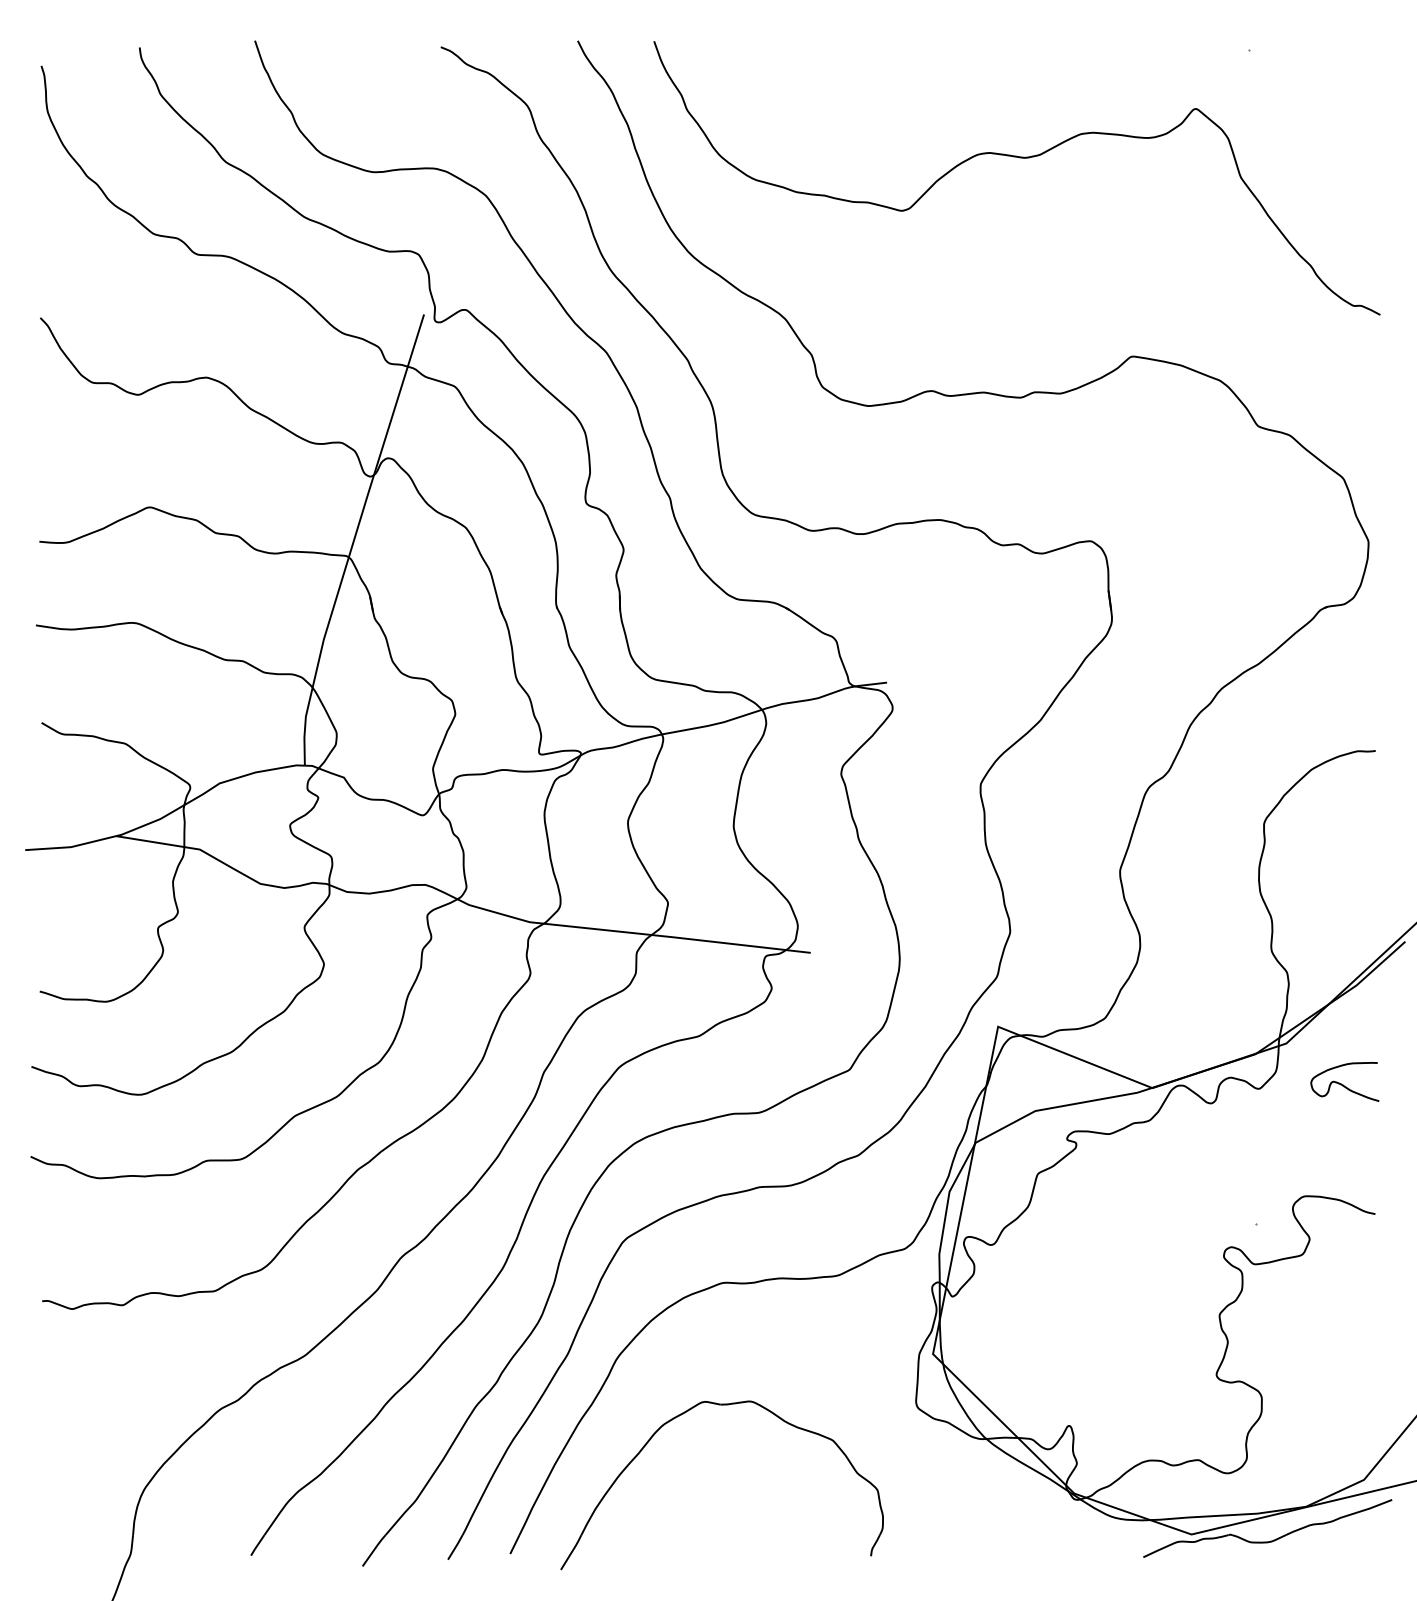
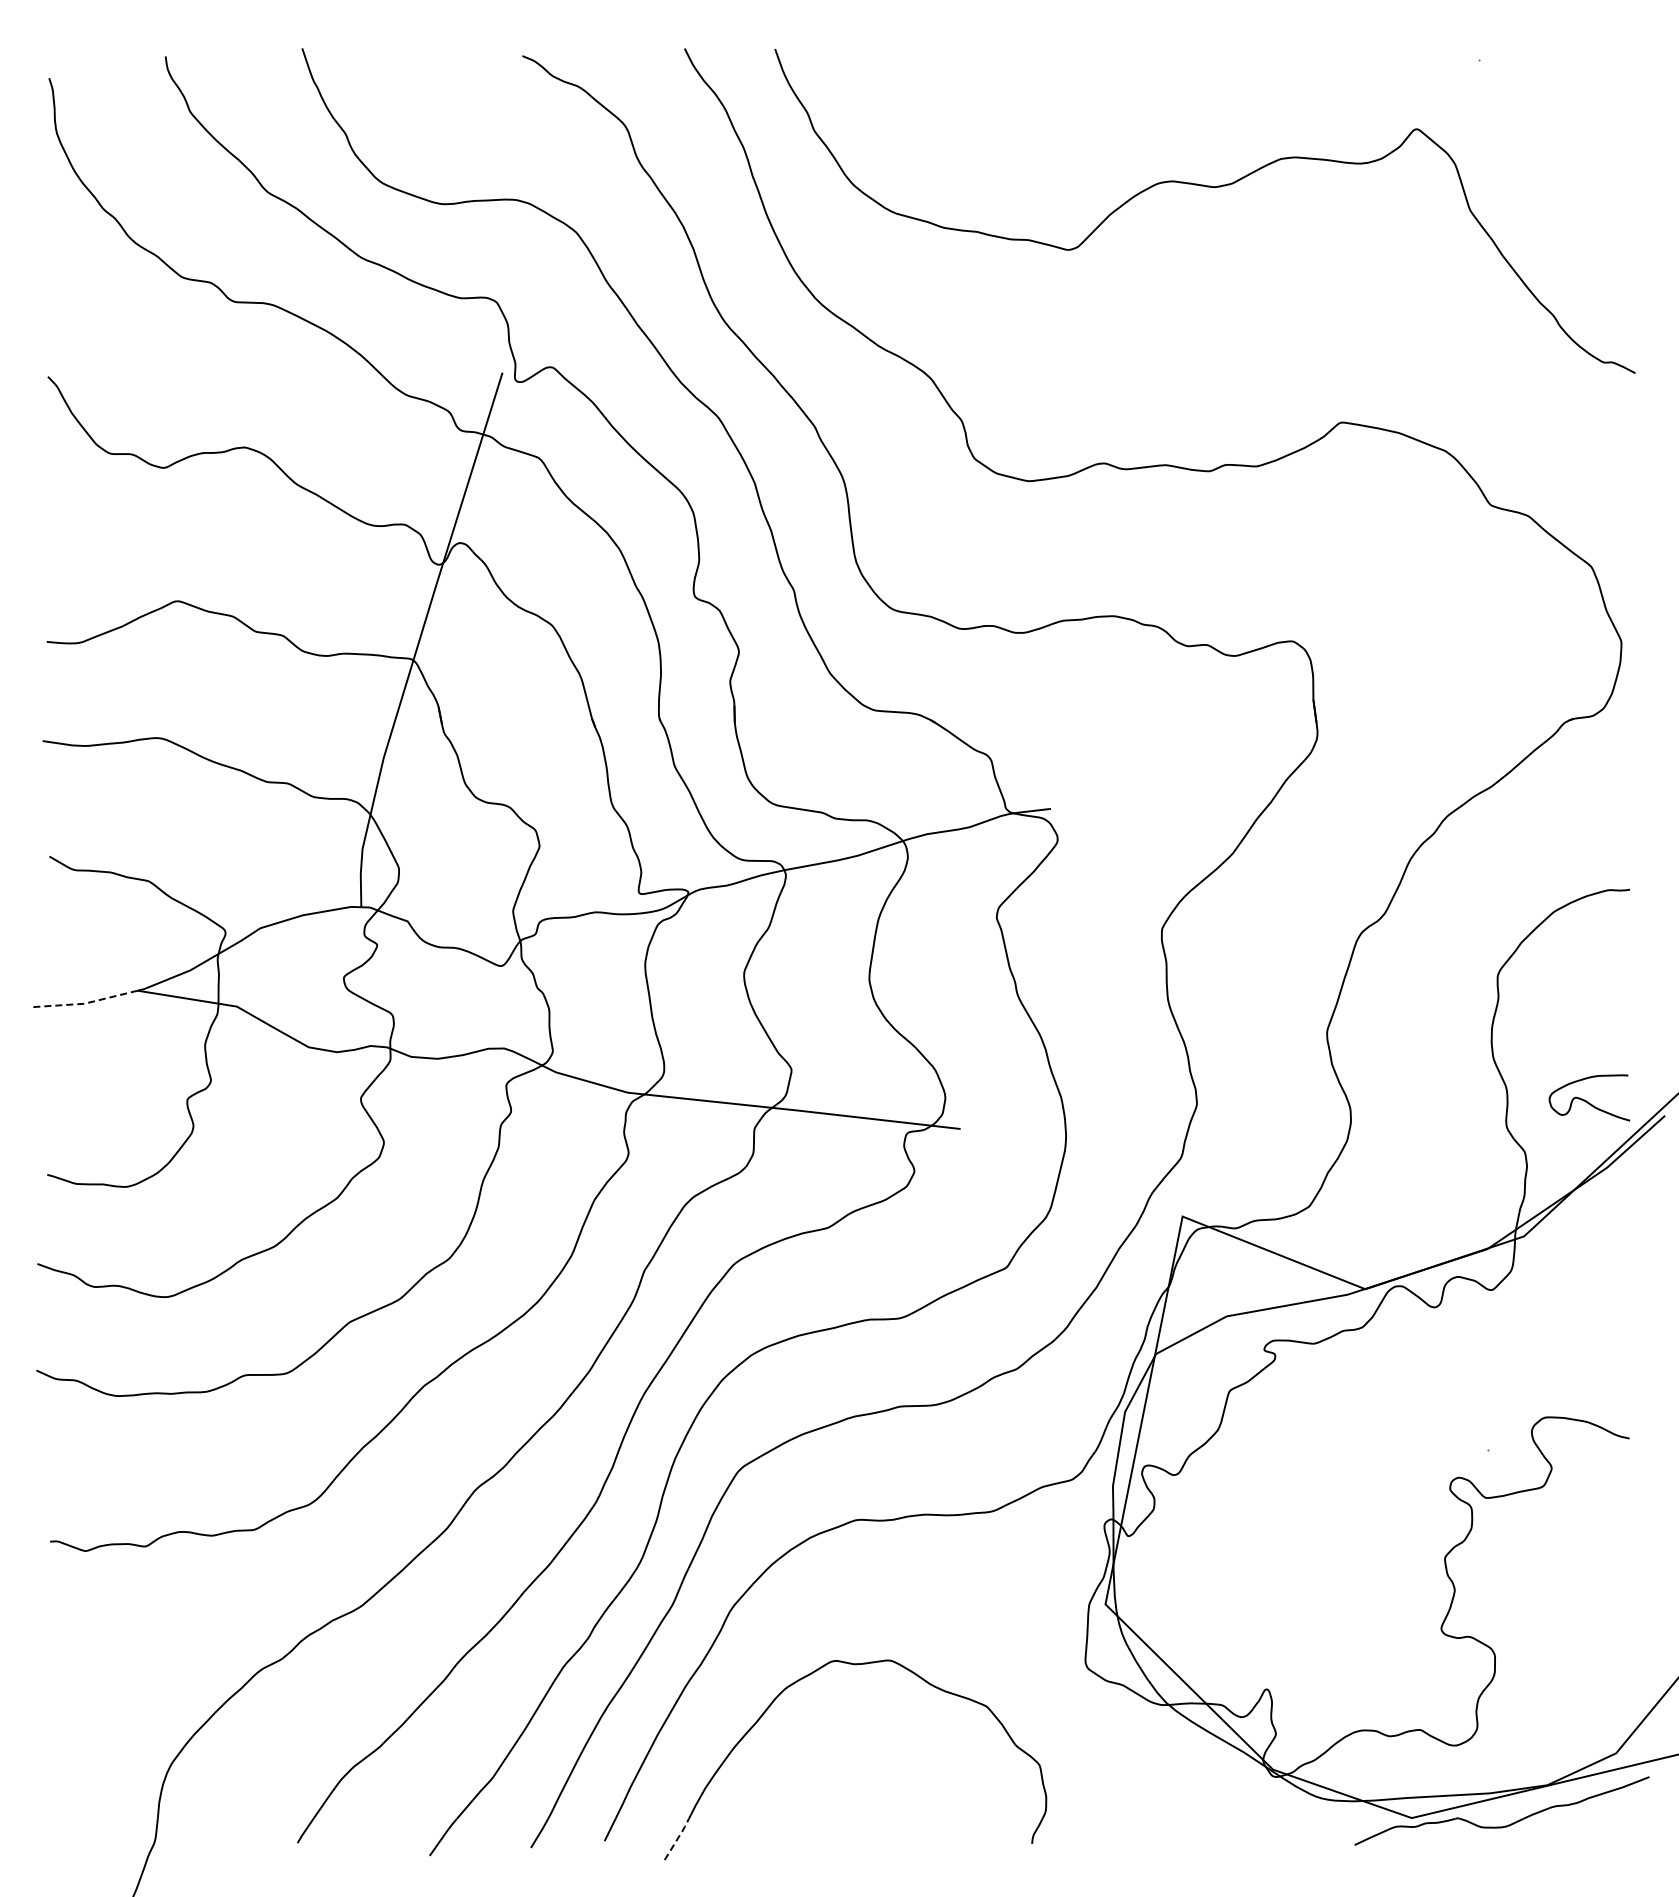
line: (71, 846) -> (84, 1003), solid -> dashed
curve: (1344, 1084) -> (1588, 1101), moved
line: (572, 1551) -> (678, 1838), solid -> dashed

